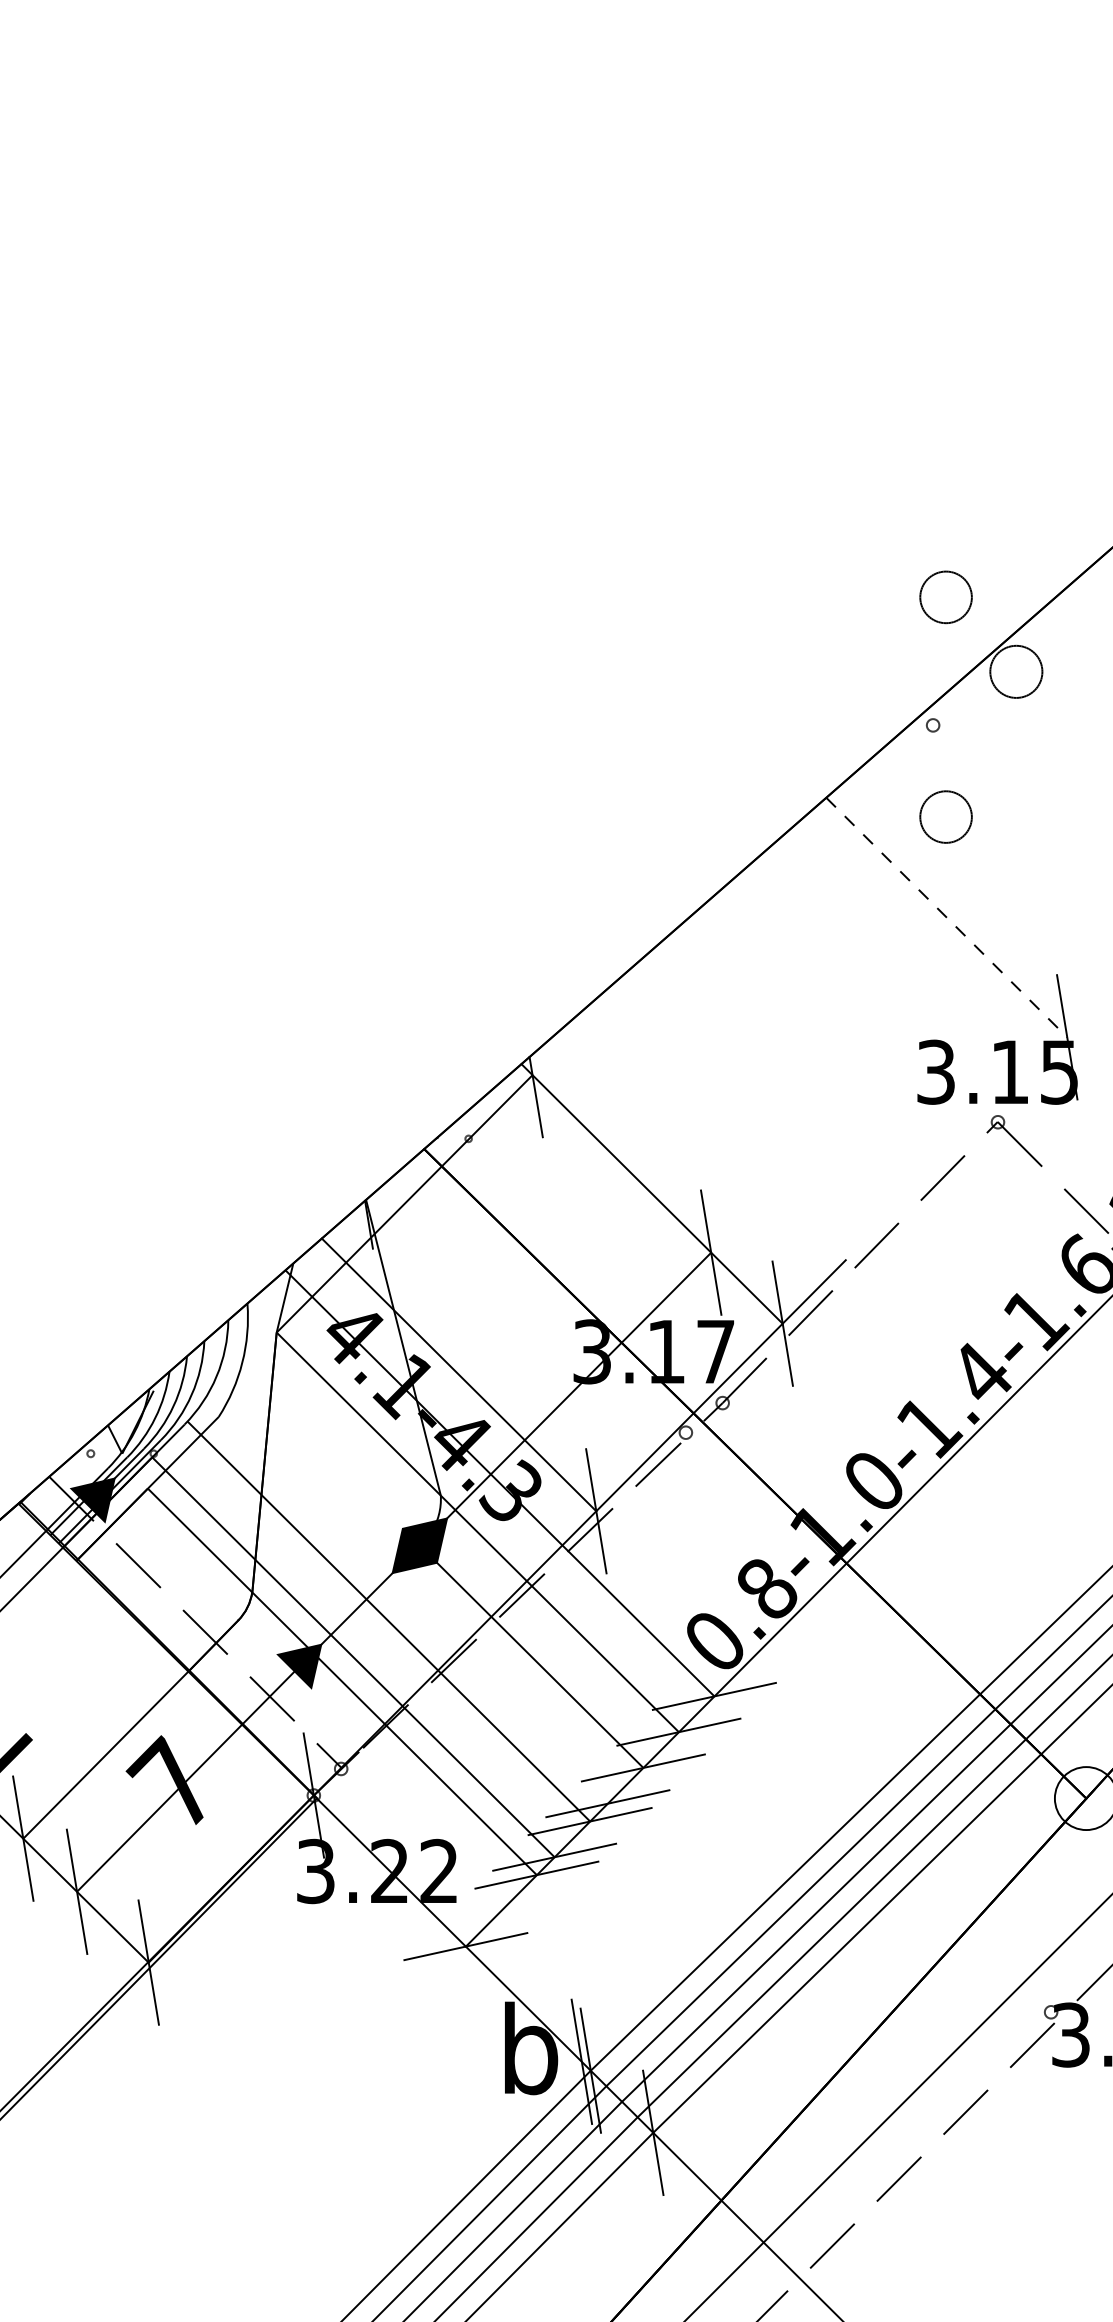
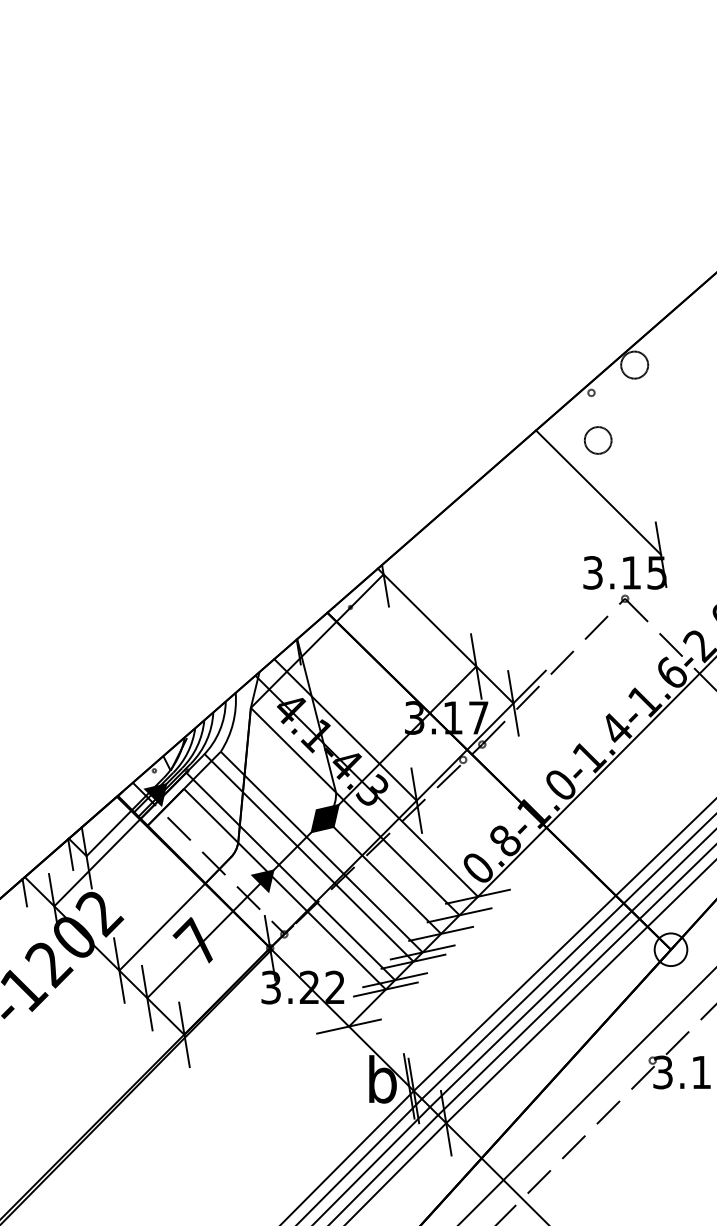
circle: (946, 597) -> (598, 326), removed
line: (946, 917) -> (598, 492), dashed -> solid
line: (412, 1609) -> (321, 851), added

